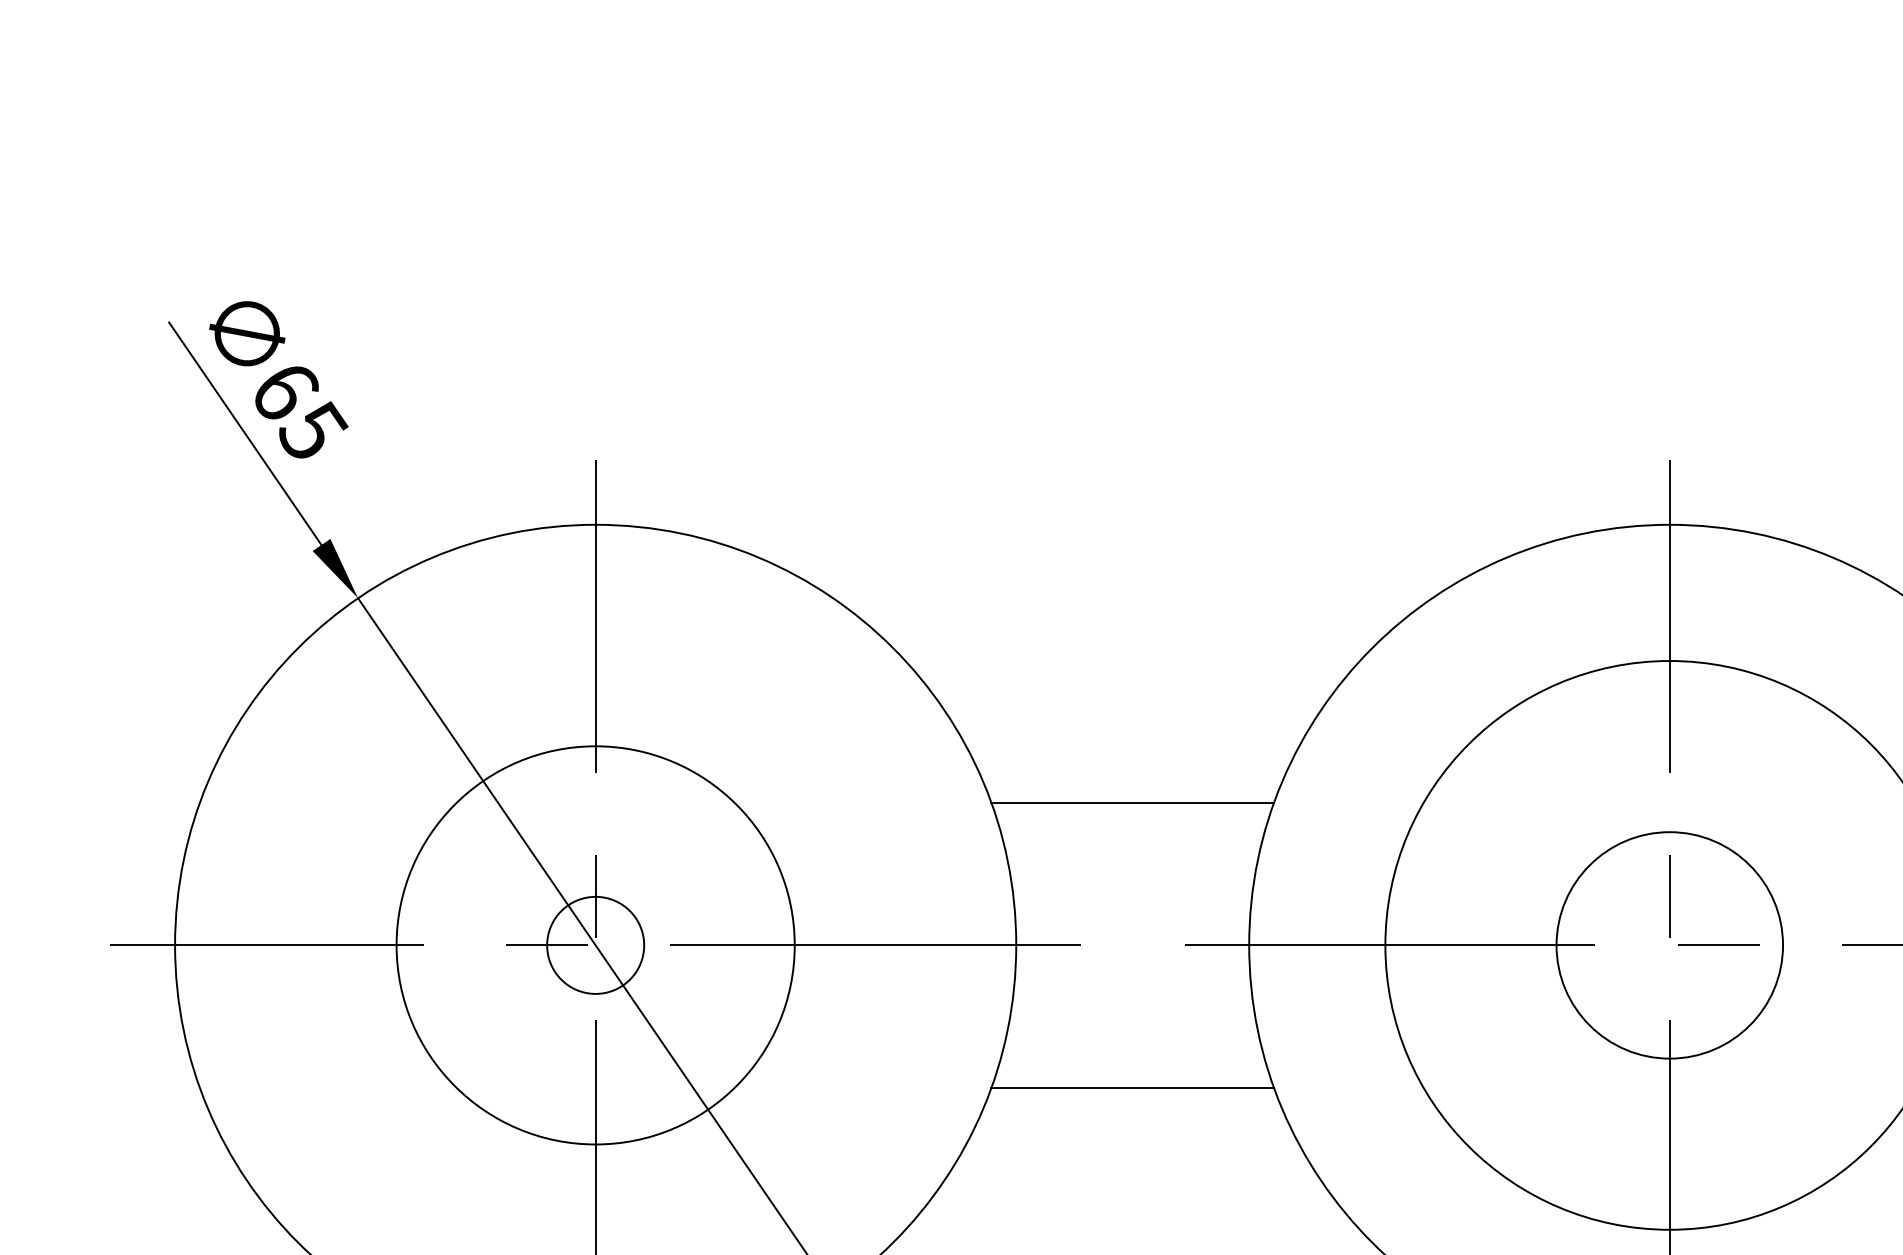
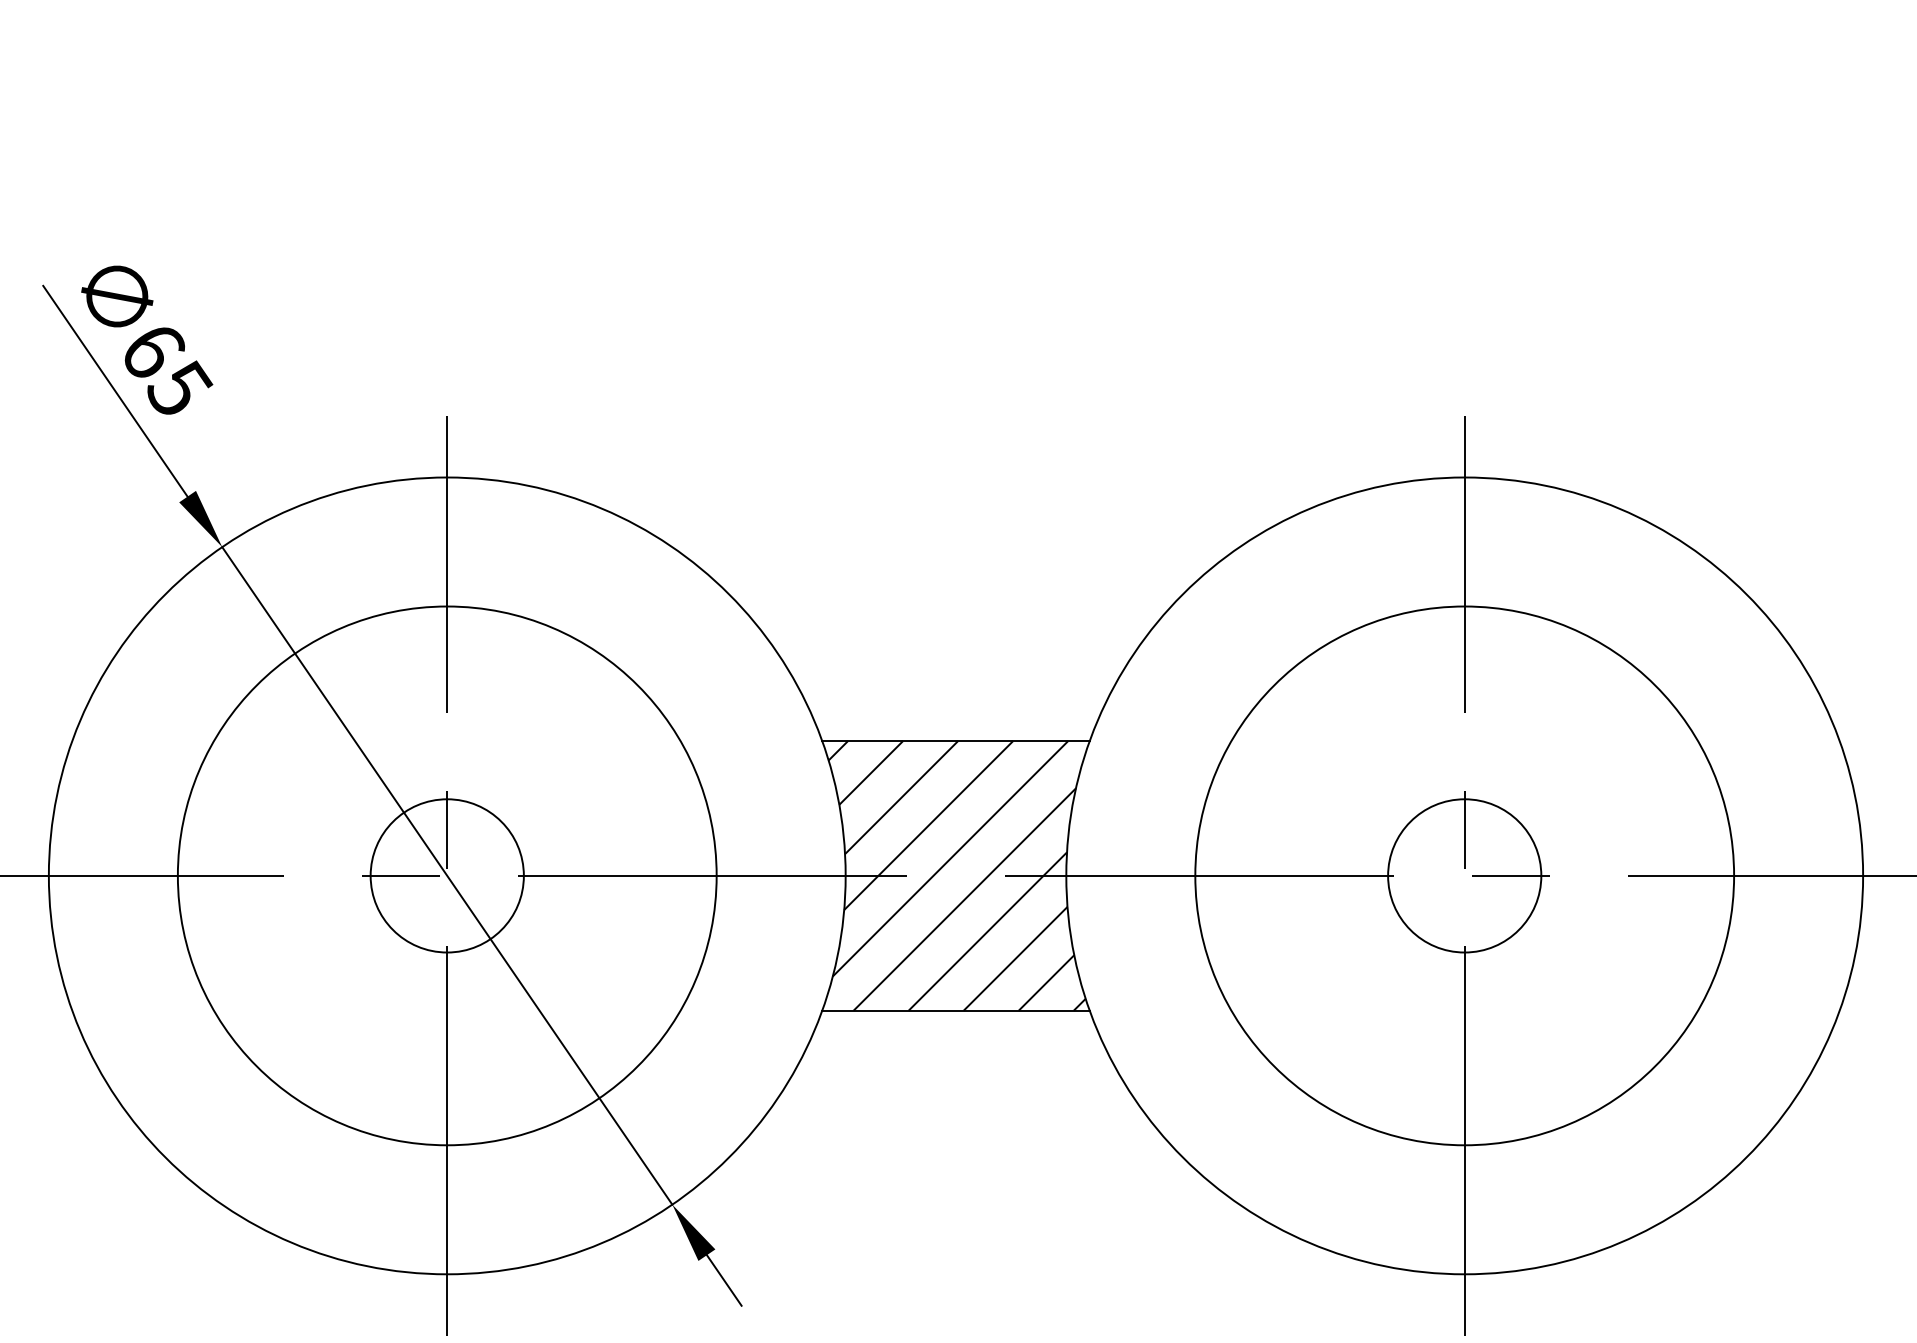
circle: (594, 944) -> (446, 875), size x1.43
circle: (594, 944) -> (446, 875), size x1.67
hatch: (1133, 944) -> (956, 875), added
circle: (1669, 944) -> (1464, 875), size x0.71

